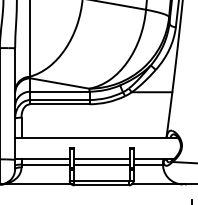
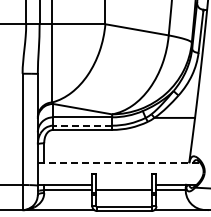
line: (59, 99) -> (82, 125), solid -> dashed
line: (96, 137) -> (119, 163), solid -> dashed
line: (101, 158) -> (124, 184), removed

